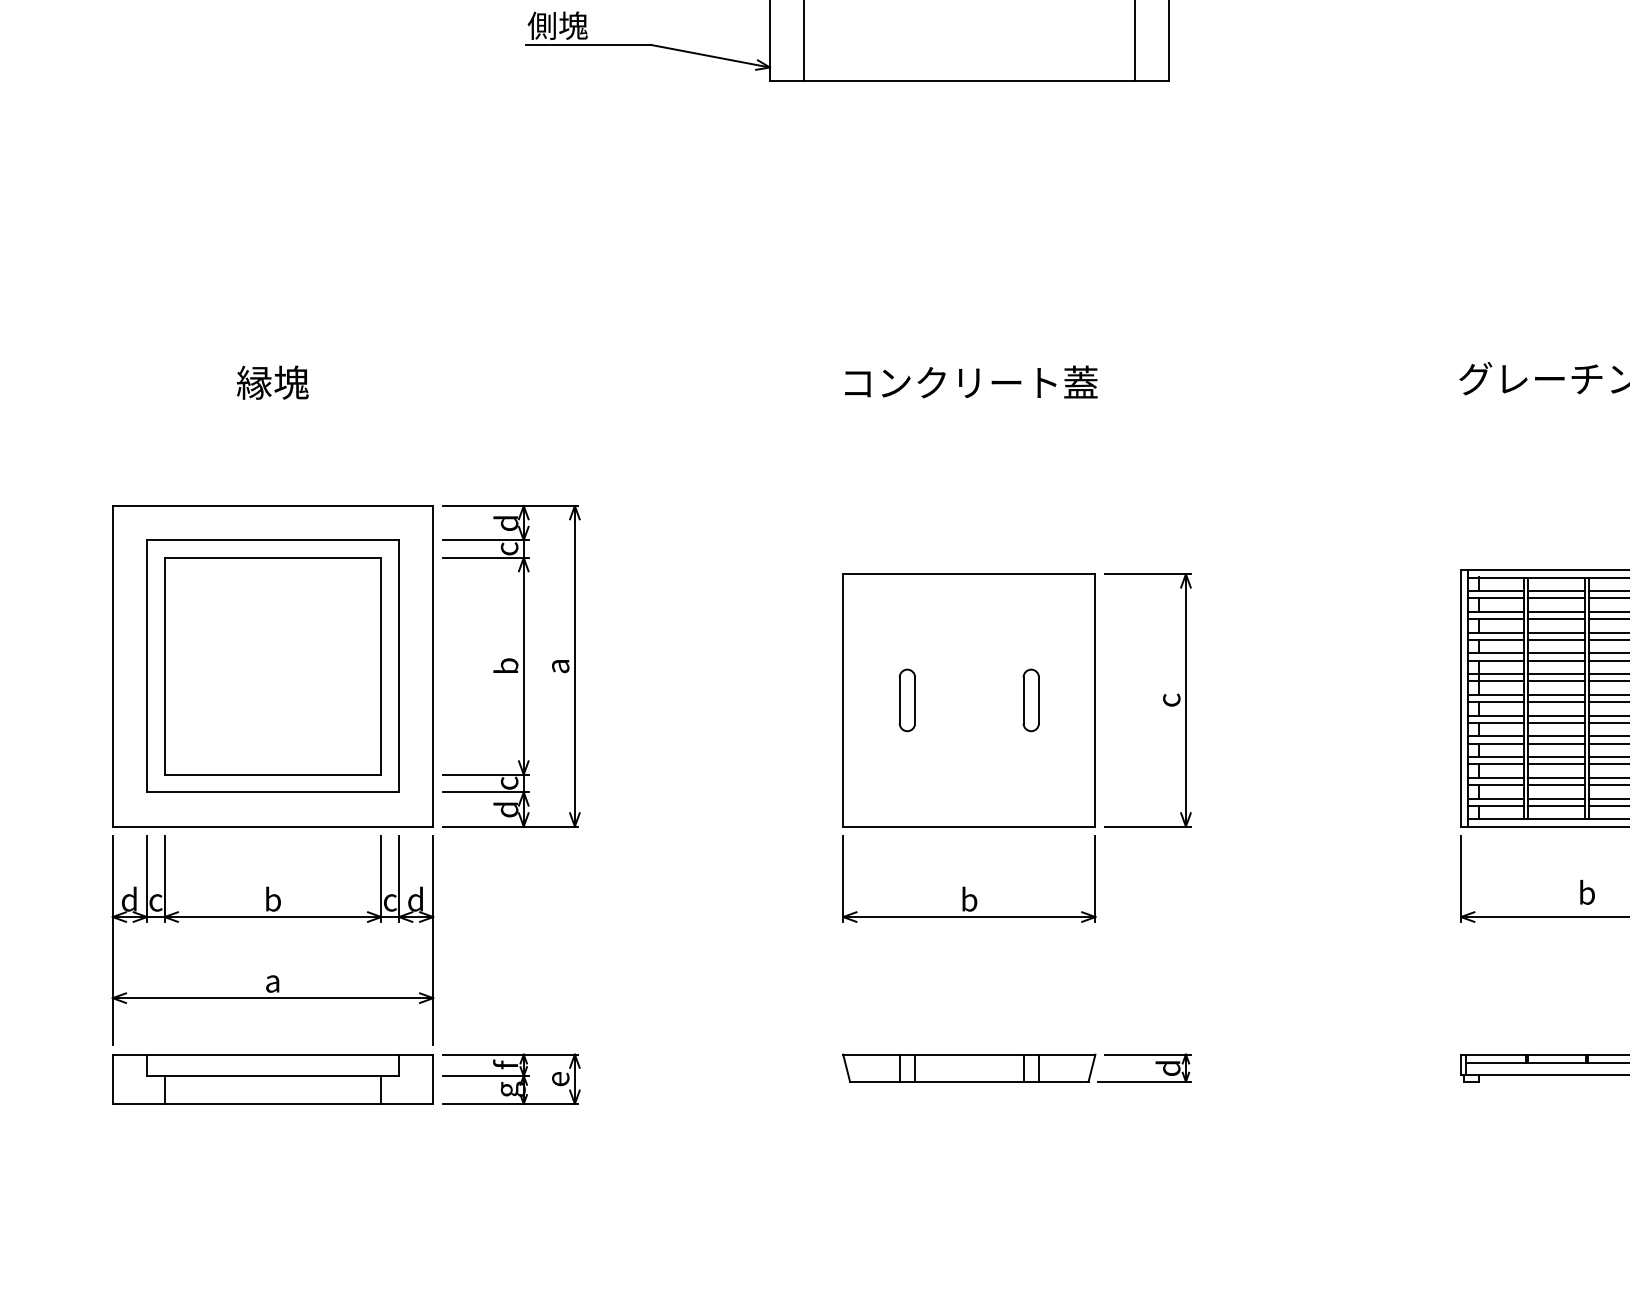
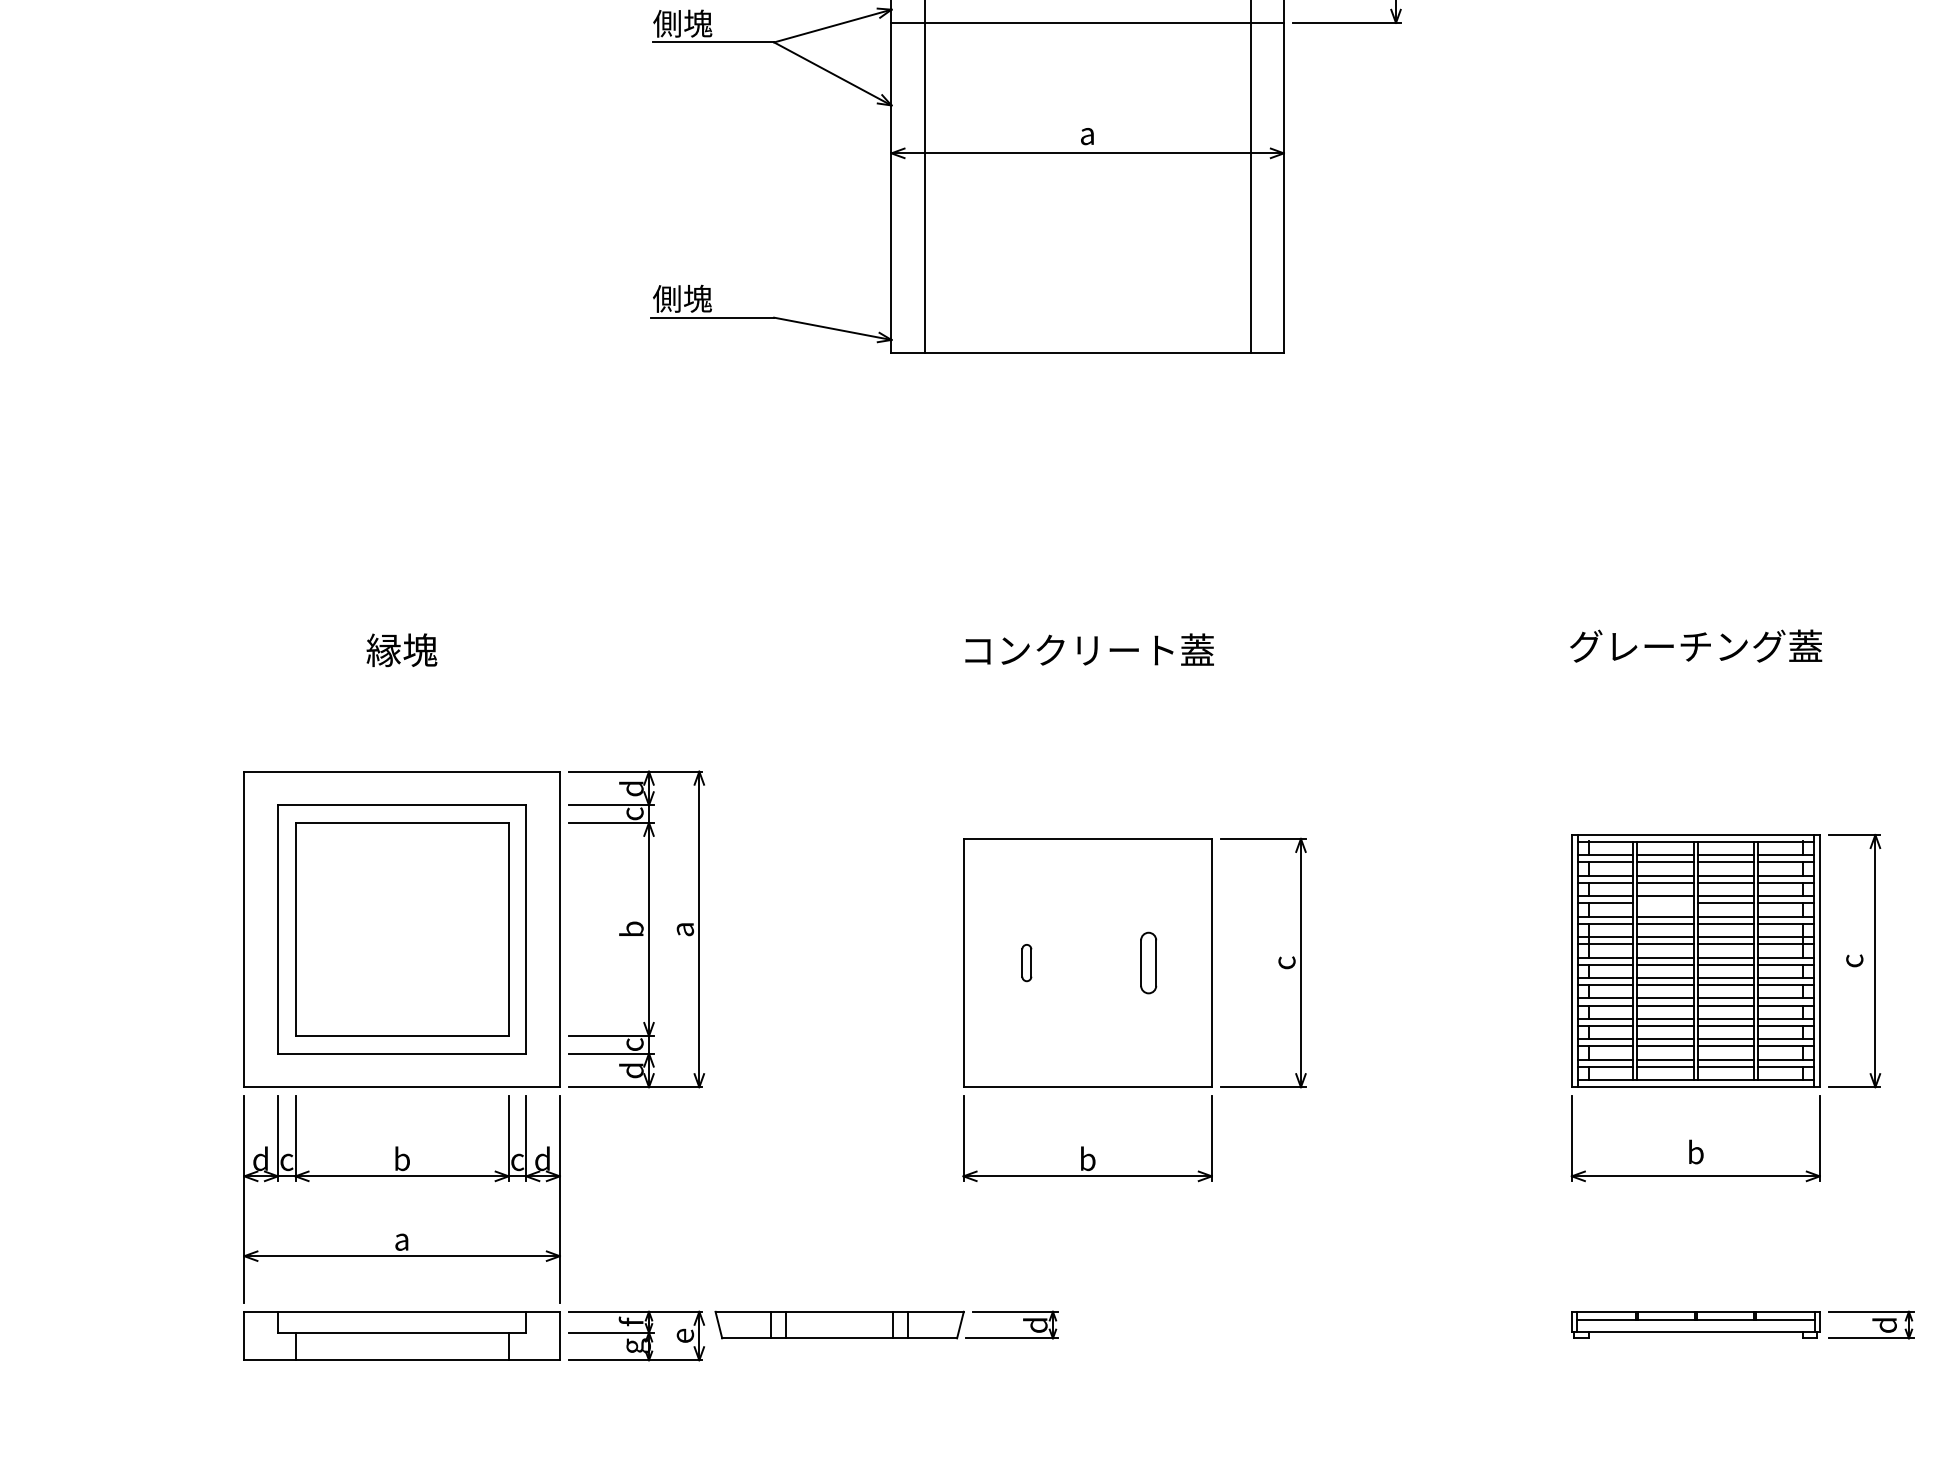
line: (1556, 639) -> (1665, 903), removed
part: (907, 699) -> (1026, 962), size x0.6
part: (1016, 1067) -> (886, 1324), moved

